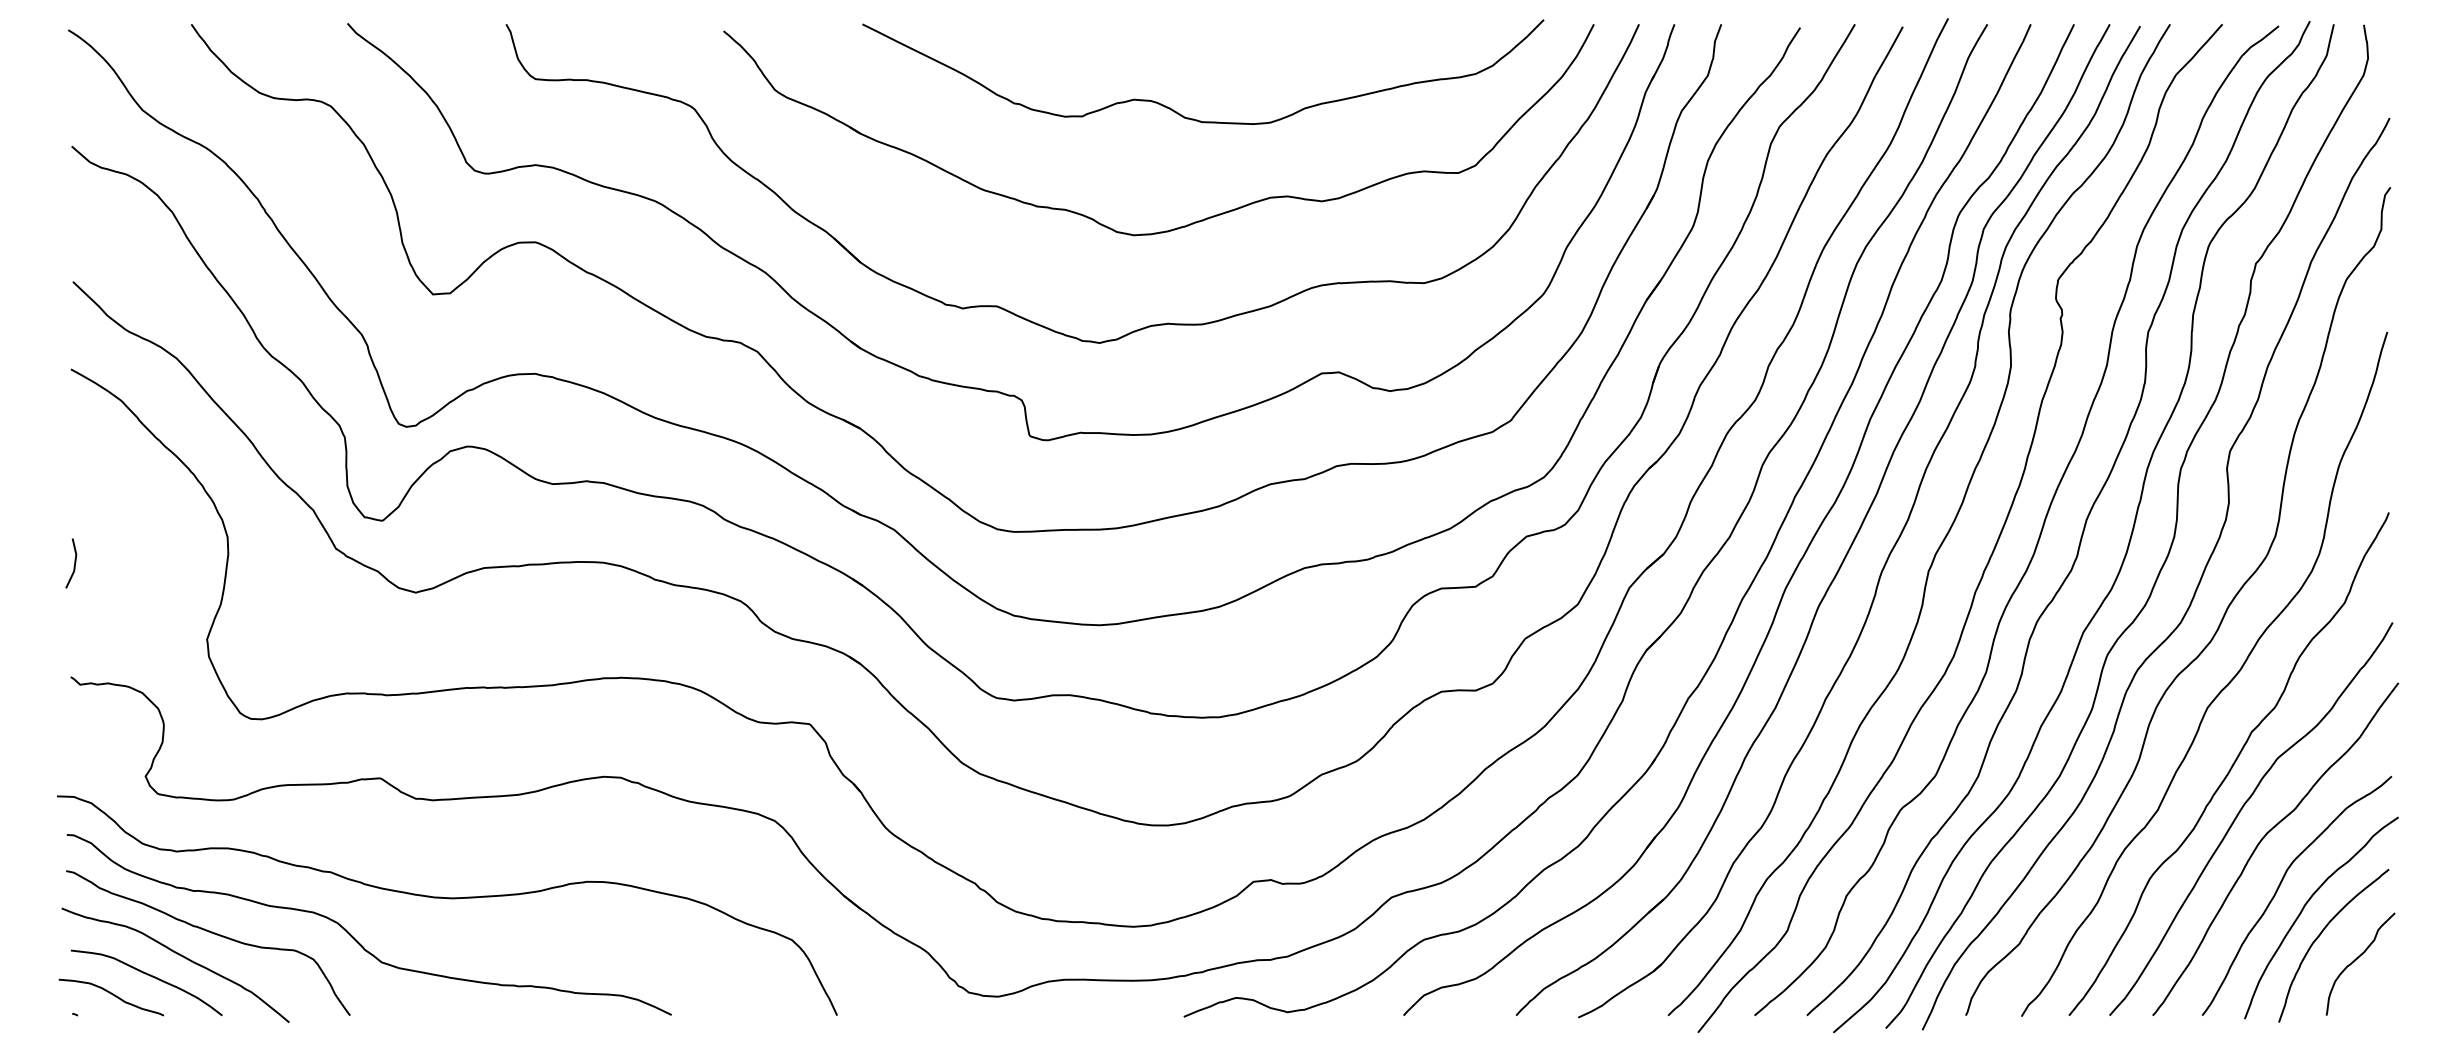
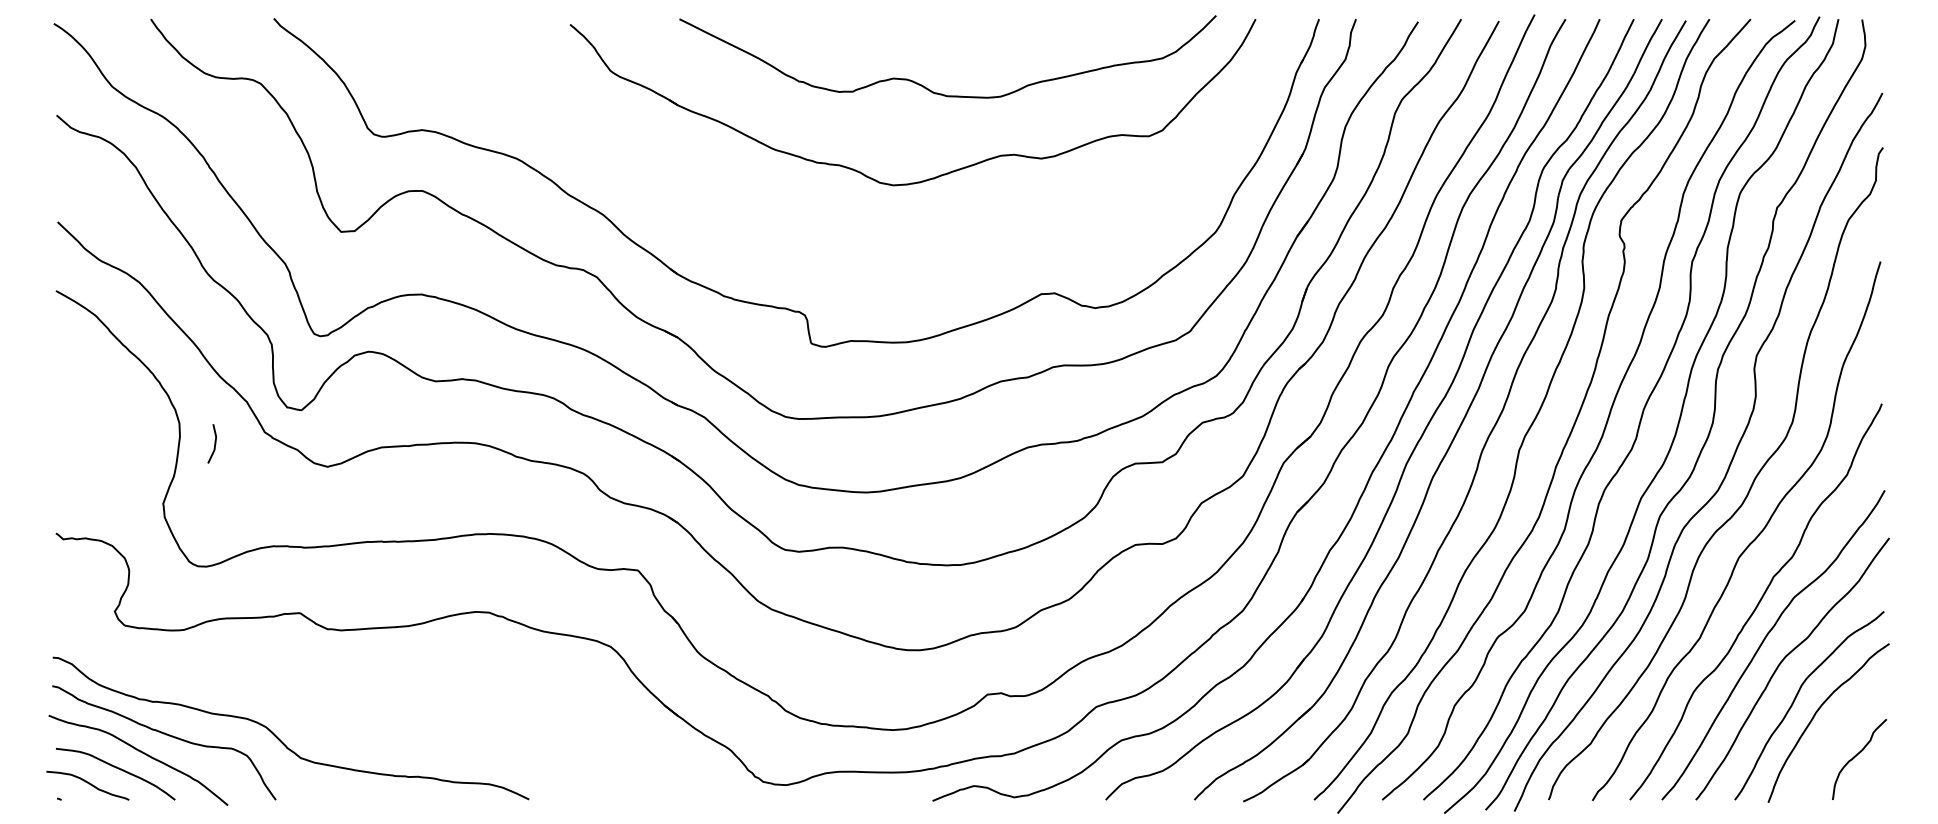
part: (1009, 310) -> (795, 244), removed
line: (74, 563) -> (214, 443), moved
curve: (448, 899) -> (353, 708), removed
curve: (2321, 934) -> (1828, 736), removed

